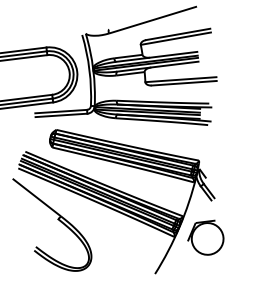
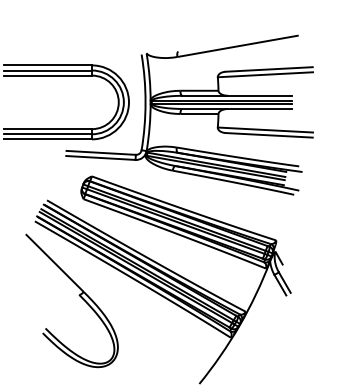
part: (205, 238) -> (272, 345), removed

